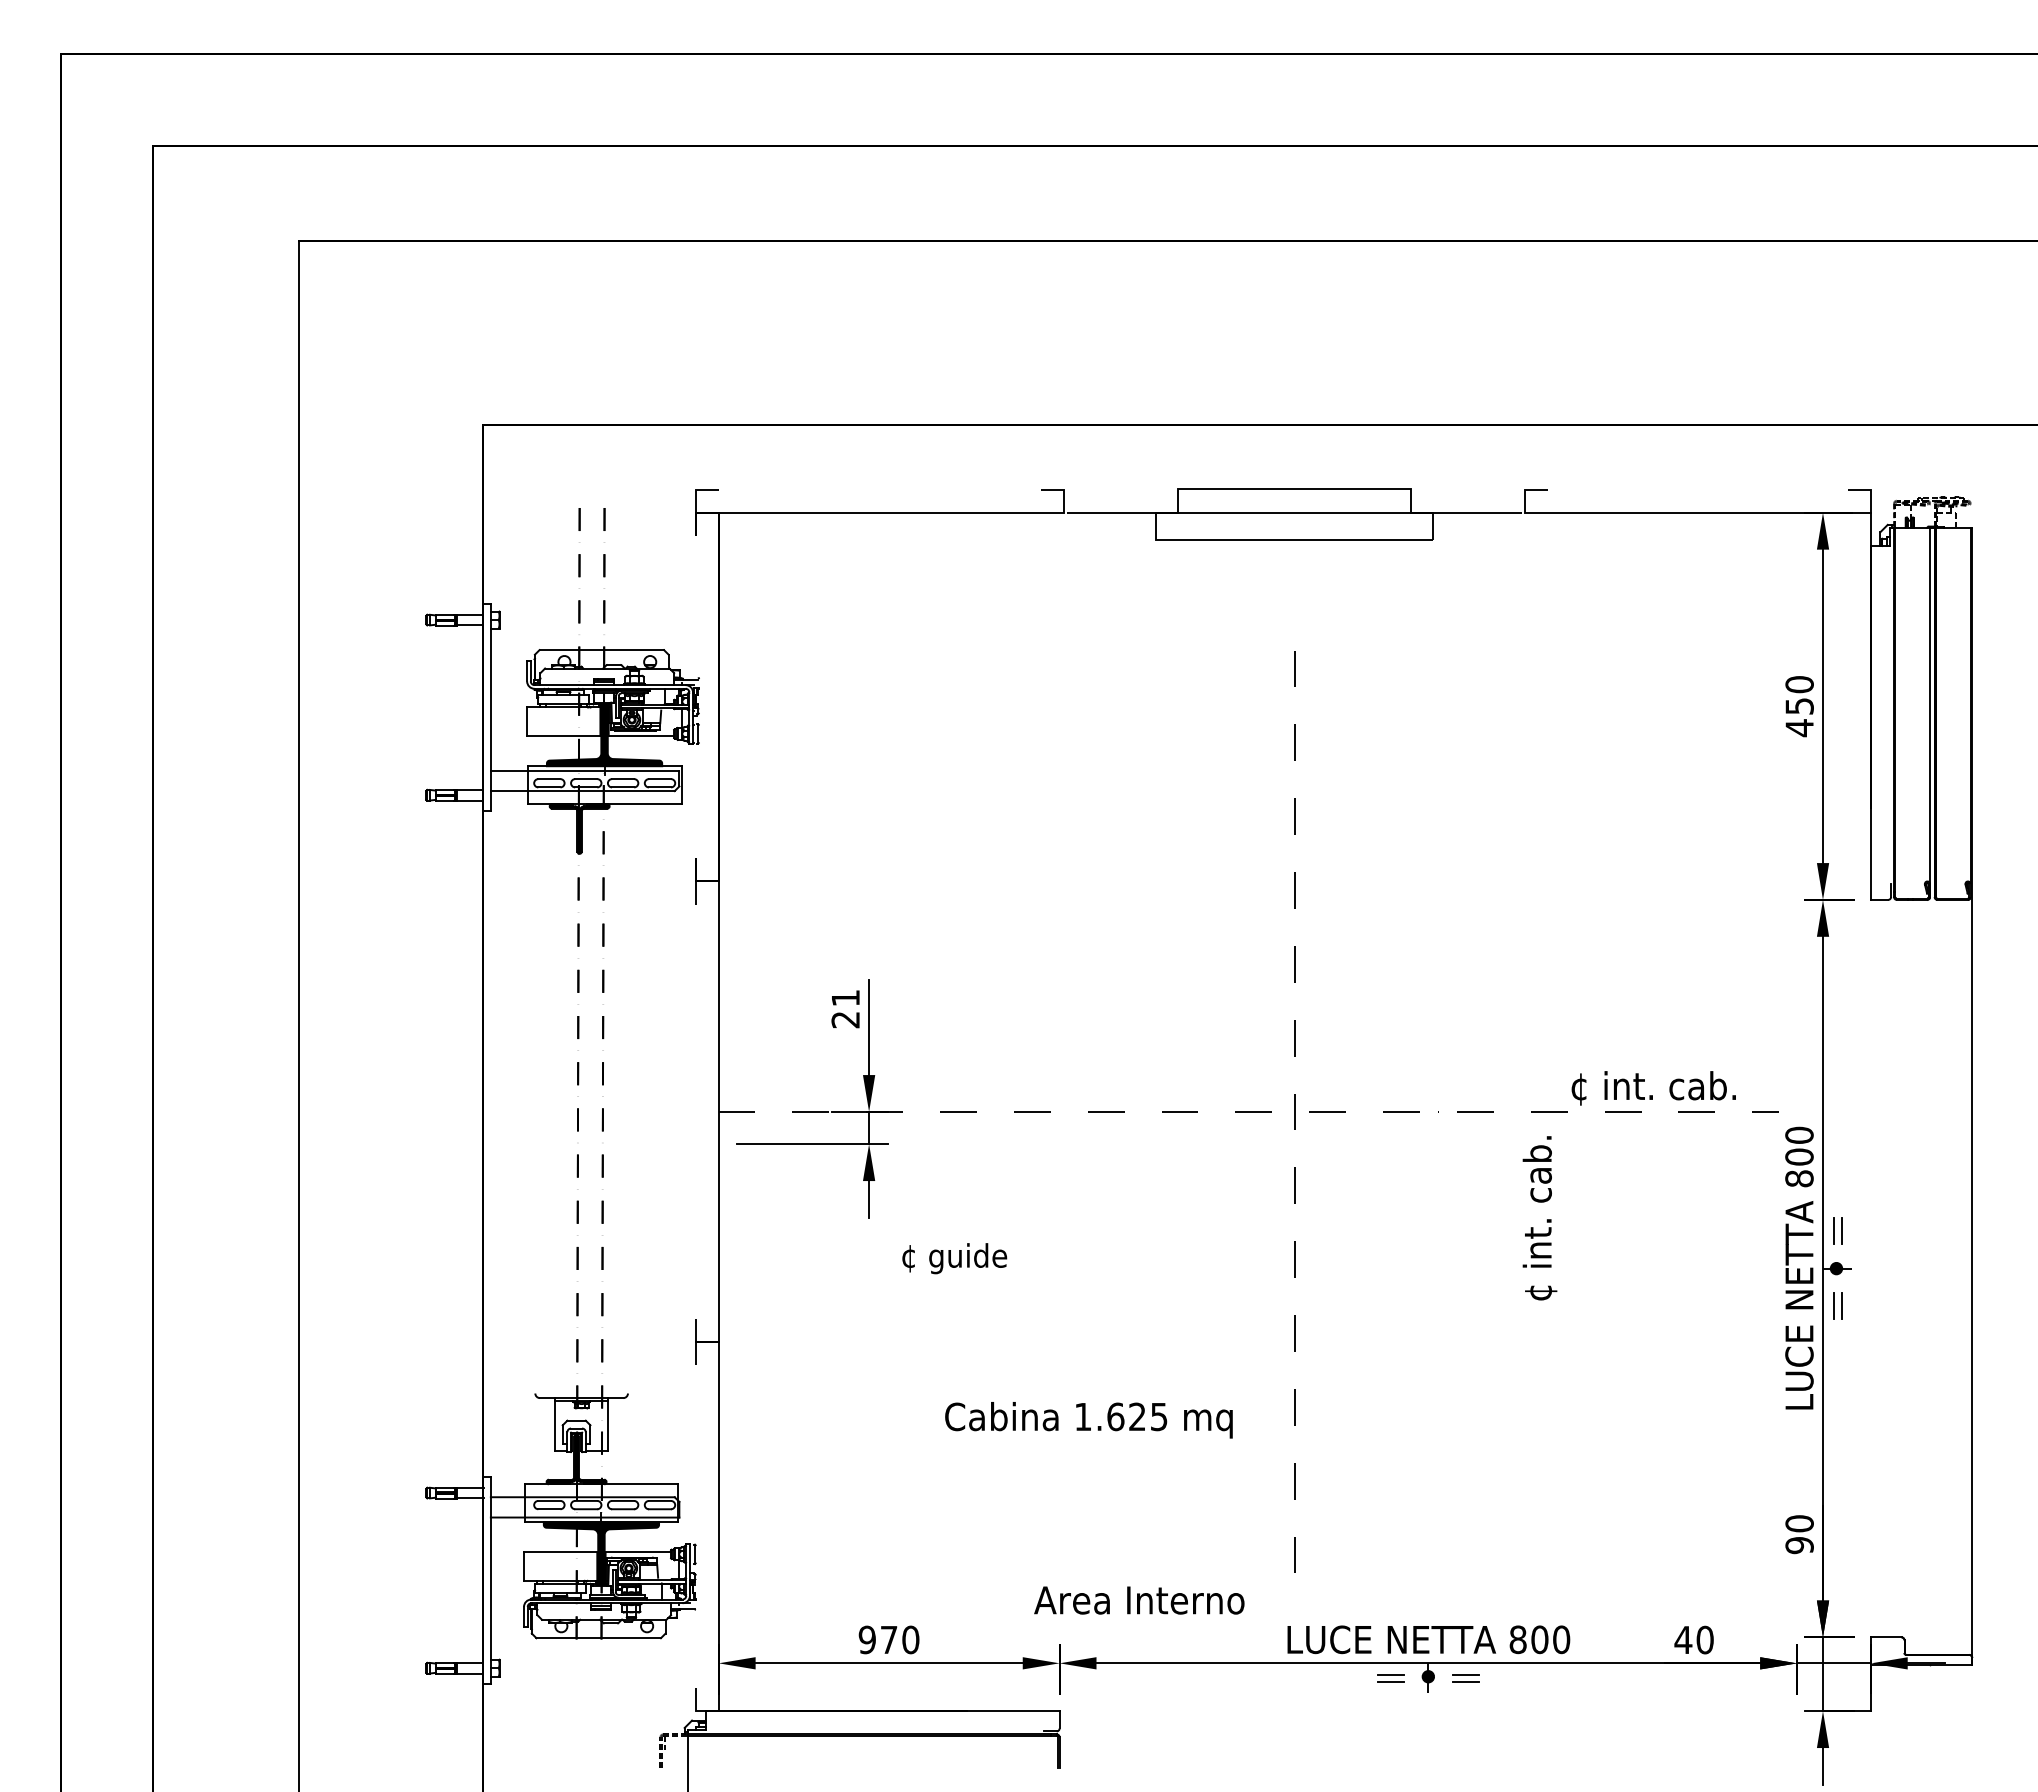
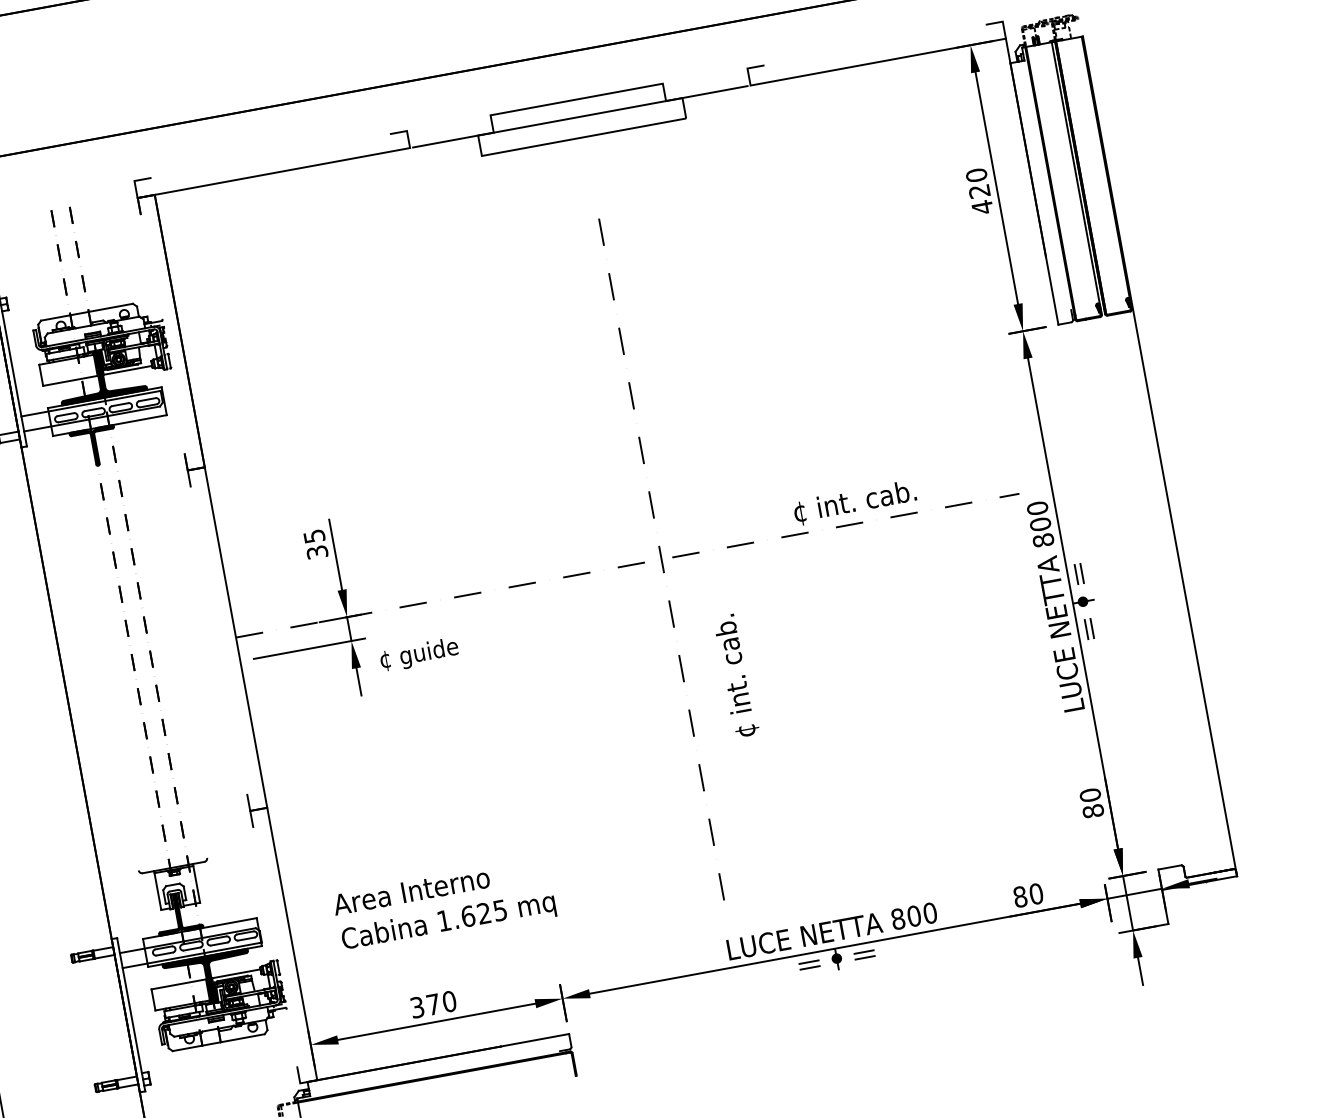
text: (1799, 706) -> (979, 191), 450 -> 420
text: (845, 1009) -> (315, 544), 21 -> 35
text: (1653, 1088) -> (854, 503), moved
text: (1539, 1218) -> (736, 676), moved
text: (954, 1258) -> (419, 654), moved
text: (1088, 1420) -> (448, 922), moved
text: (1799, 1545) -> (1093, 811), 90 -> 80
text: (1139, 1600) -> (411, 891), moved
text: (866, 1639) -> (416, 1007), 970 -> 370
text: (1683, 1639) -> (1020, 896), 40 -> 80

